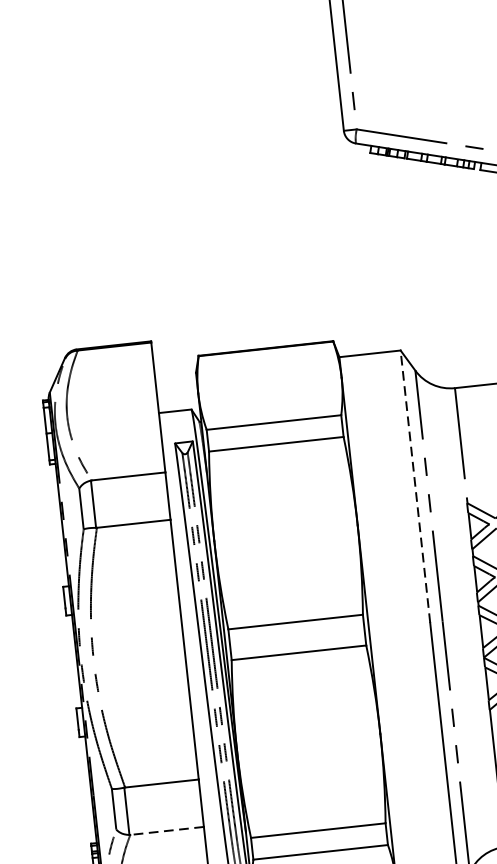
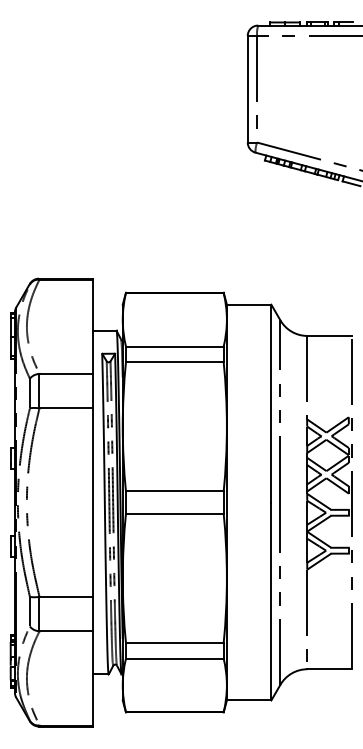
line: (415, 486) -> (271, 403), dashed -> solid
line: (167, 831) -> (66, 631), dashed -> solid

